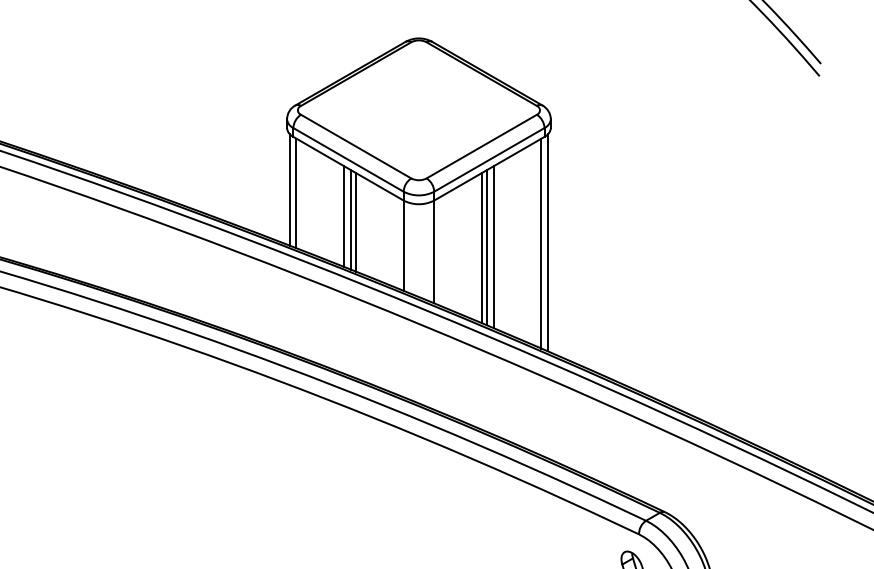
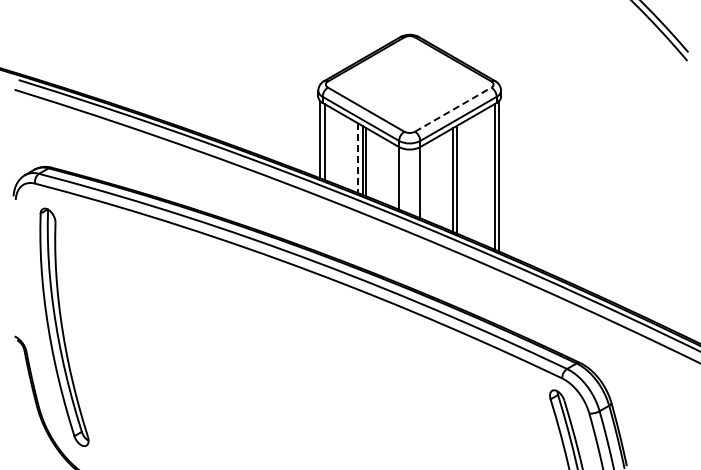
line: (482, 146) -> (453, 109), solid -> dashed
line: (343, 217) -> (357, 158), solid -> dashed
line: (493, 247) -> (461, 179), removed

